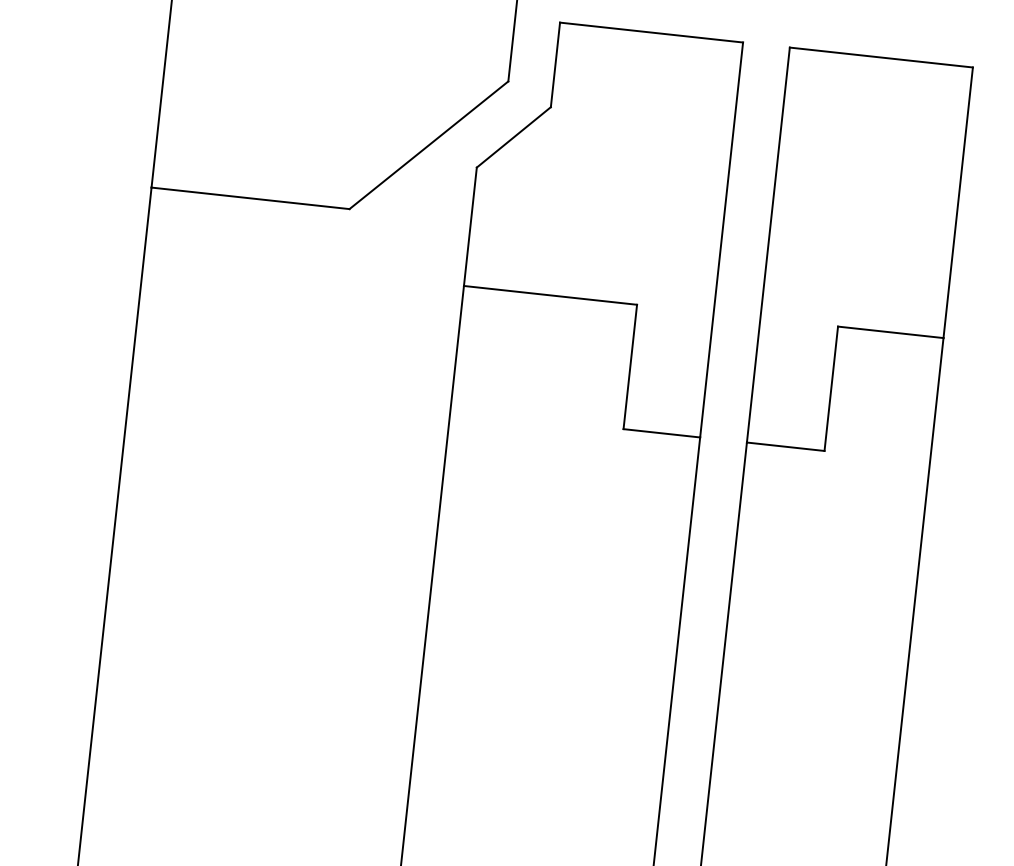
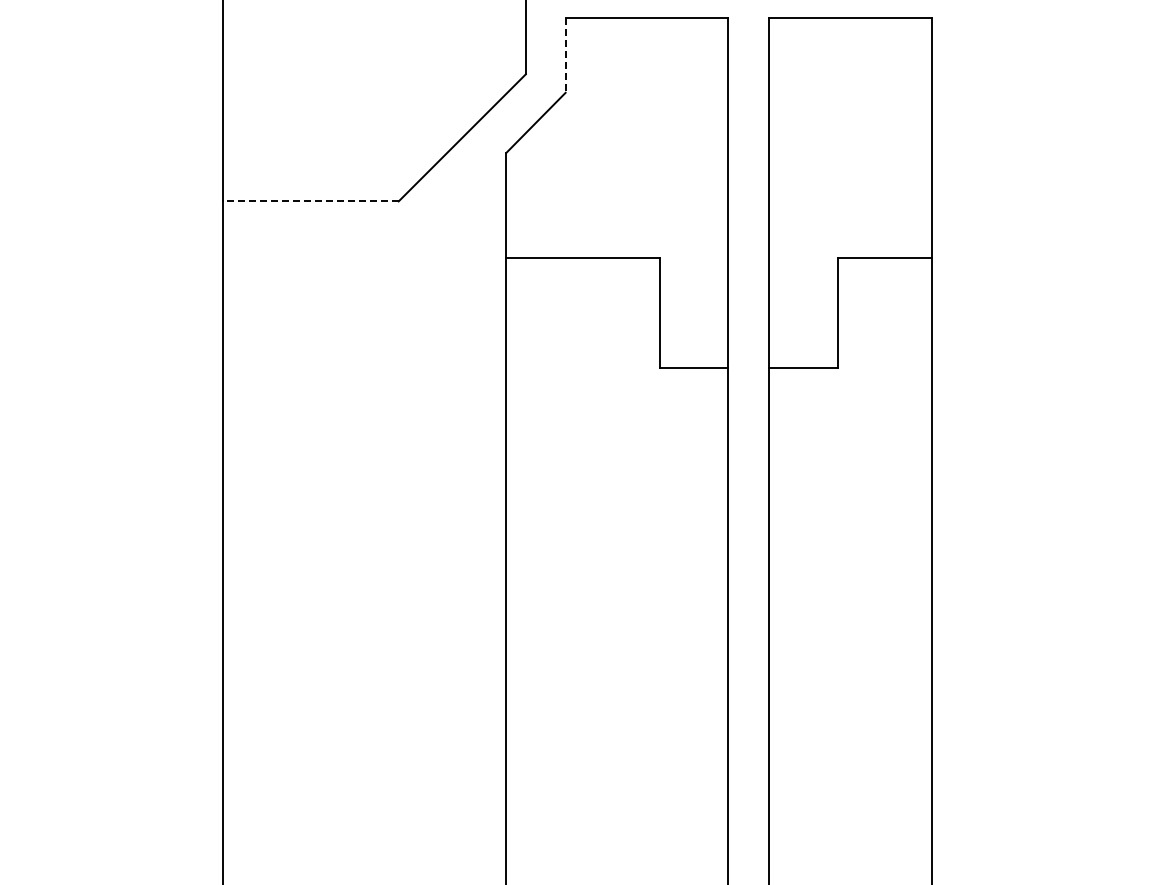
line: (555, 65) -> (565, 55), solid -> dashed
line: (250, 198) -> (310, 201), solid -> dashed

